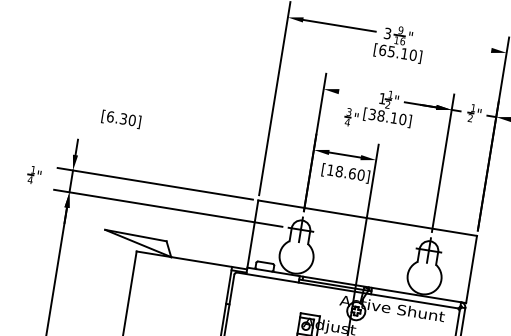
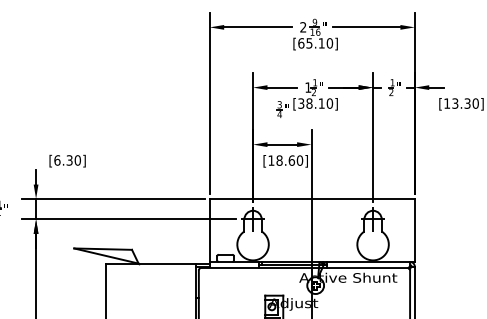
text: (387, 33) -> (303, 27), 3 -> 2
line: (455, 44) -> (366, 27), added
line: (355, 94) -> (282, 87), added
text: (121, 118) -> (67, 160), moved

